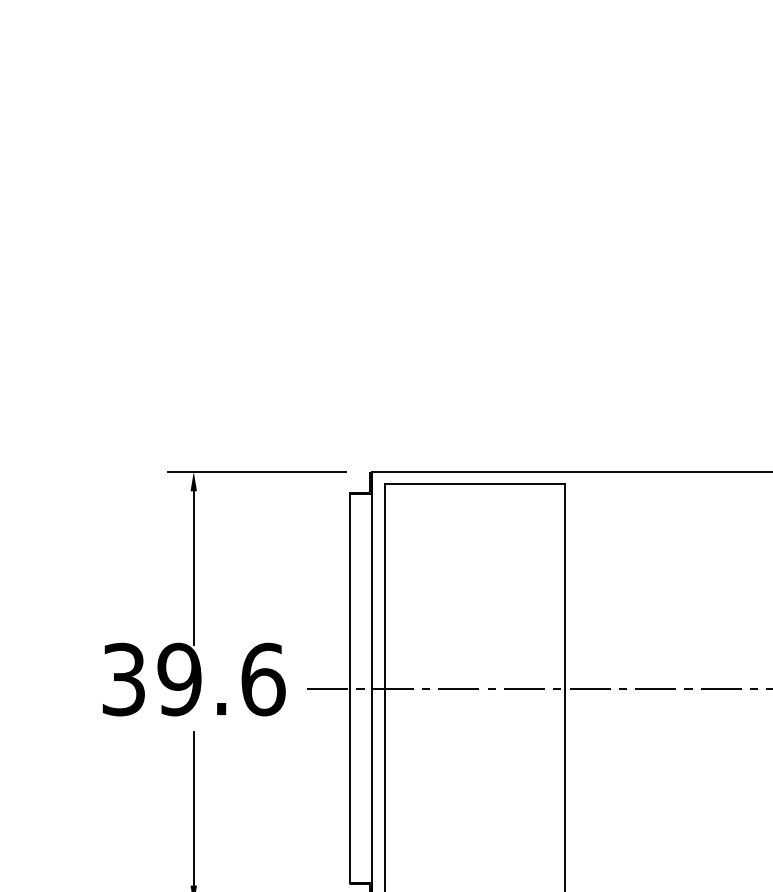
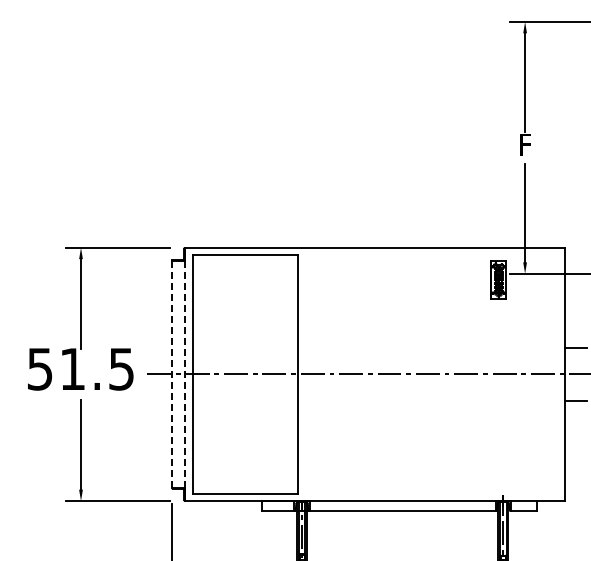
line: (372, 676) -> (185, 367), solid -> dashed
text: (194, 678) -> (81, 368), 39.6 -> 51.5
line: (350, 688) -> (172, 374), solid -> dashed

